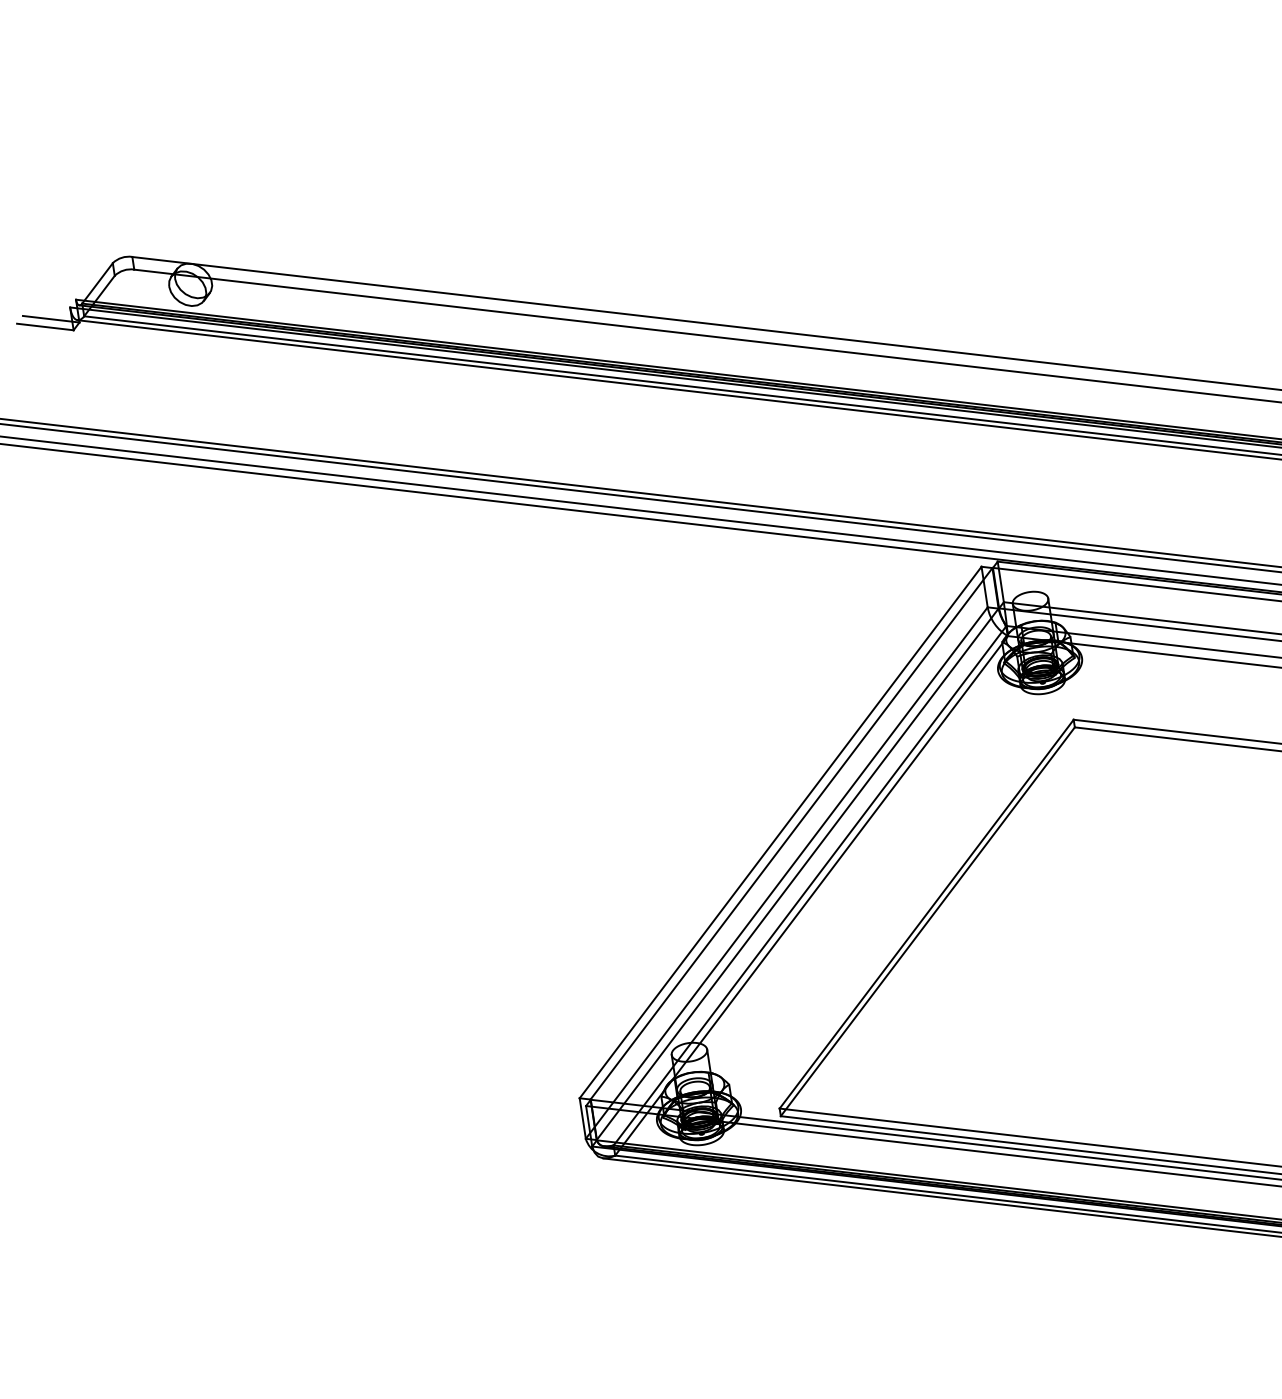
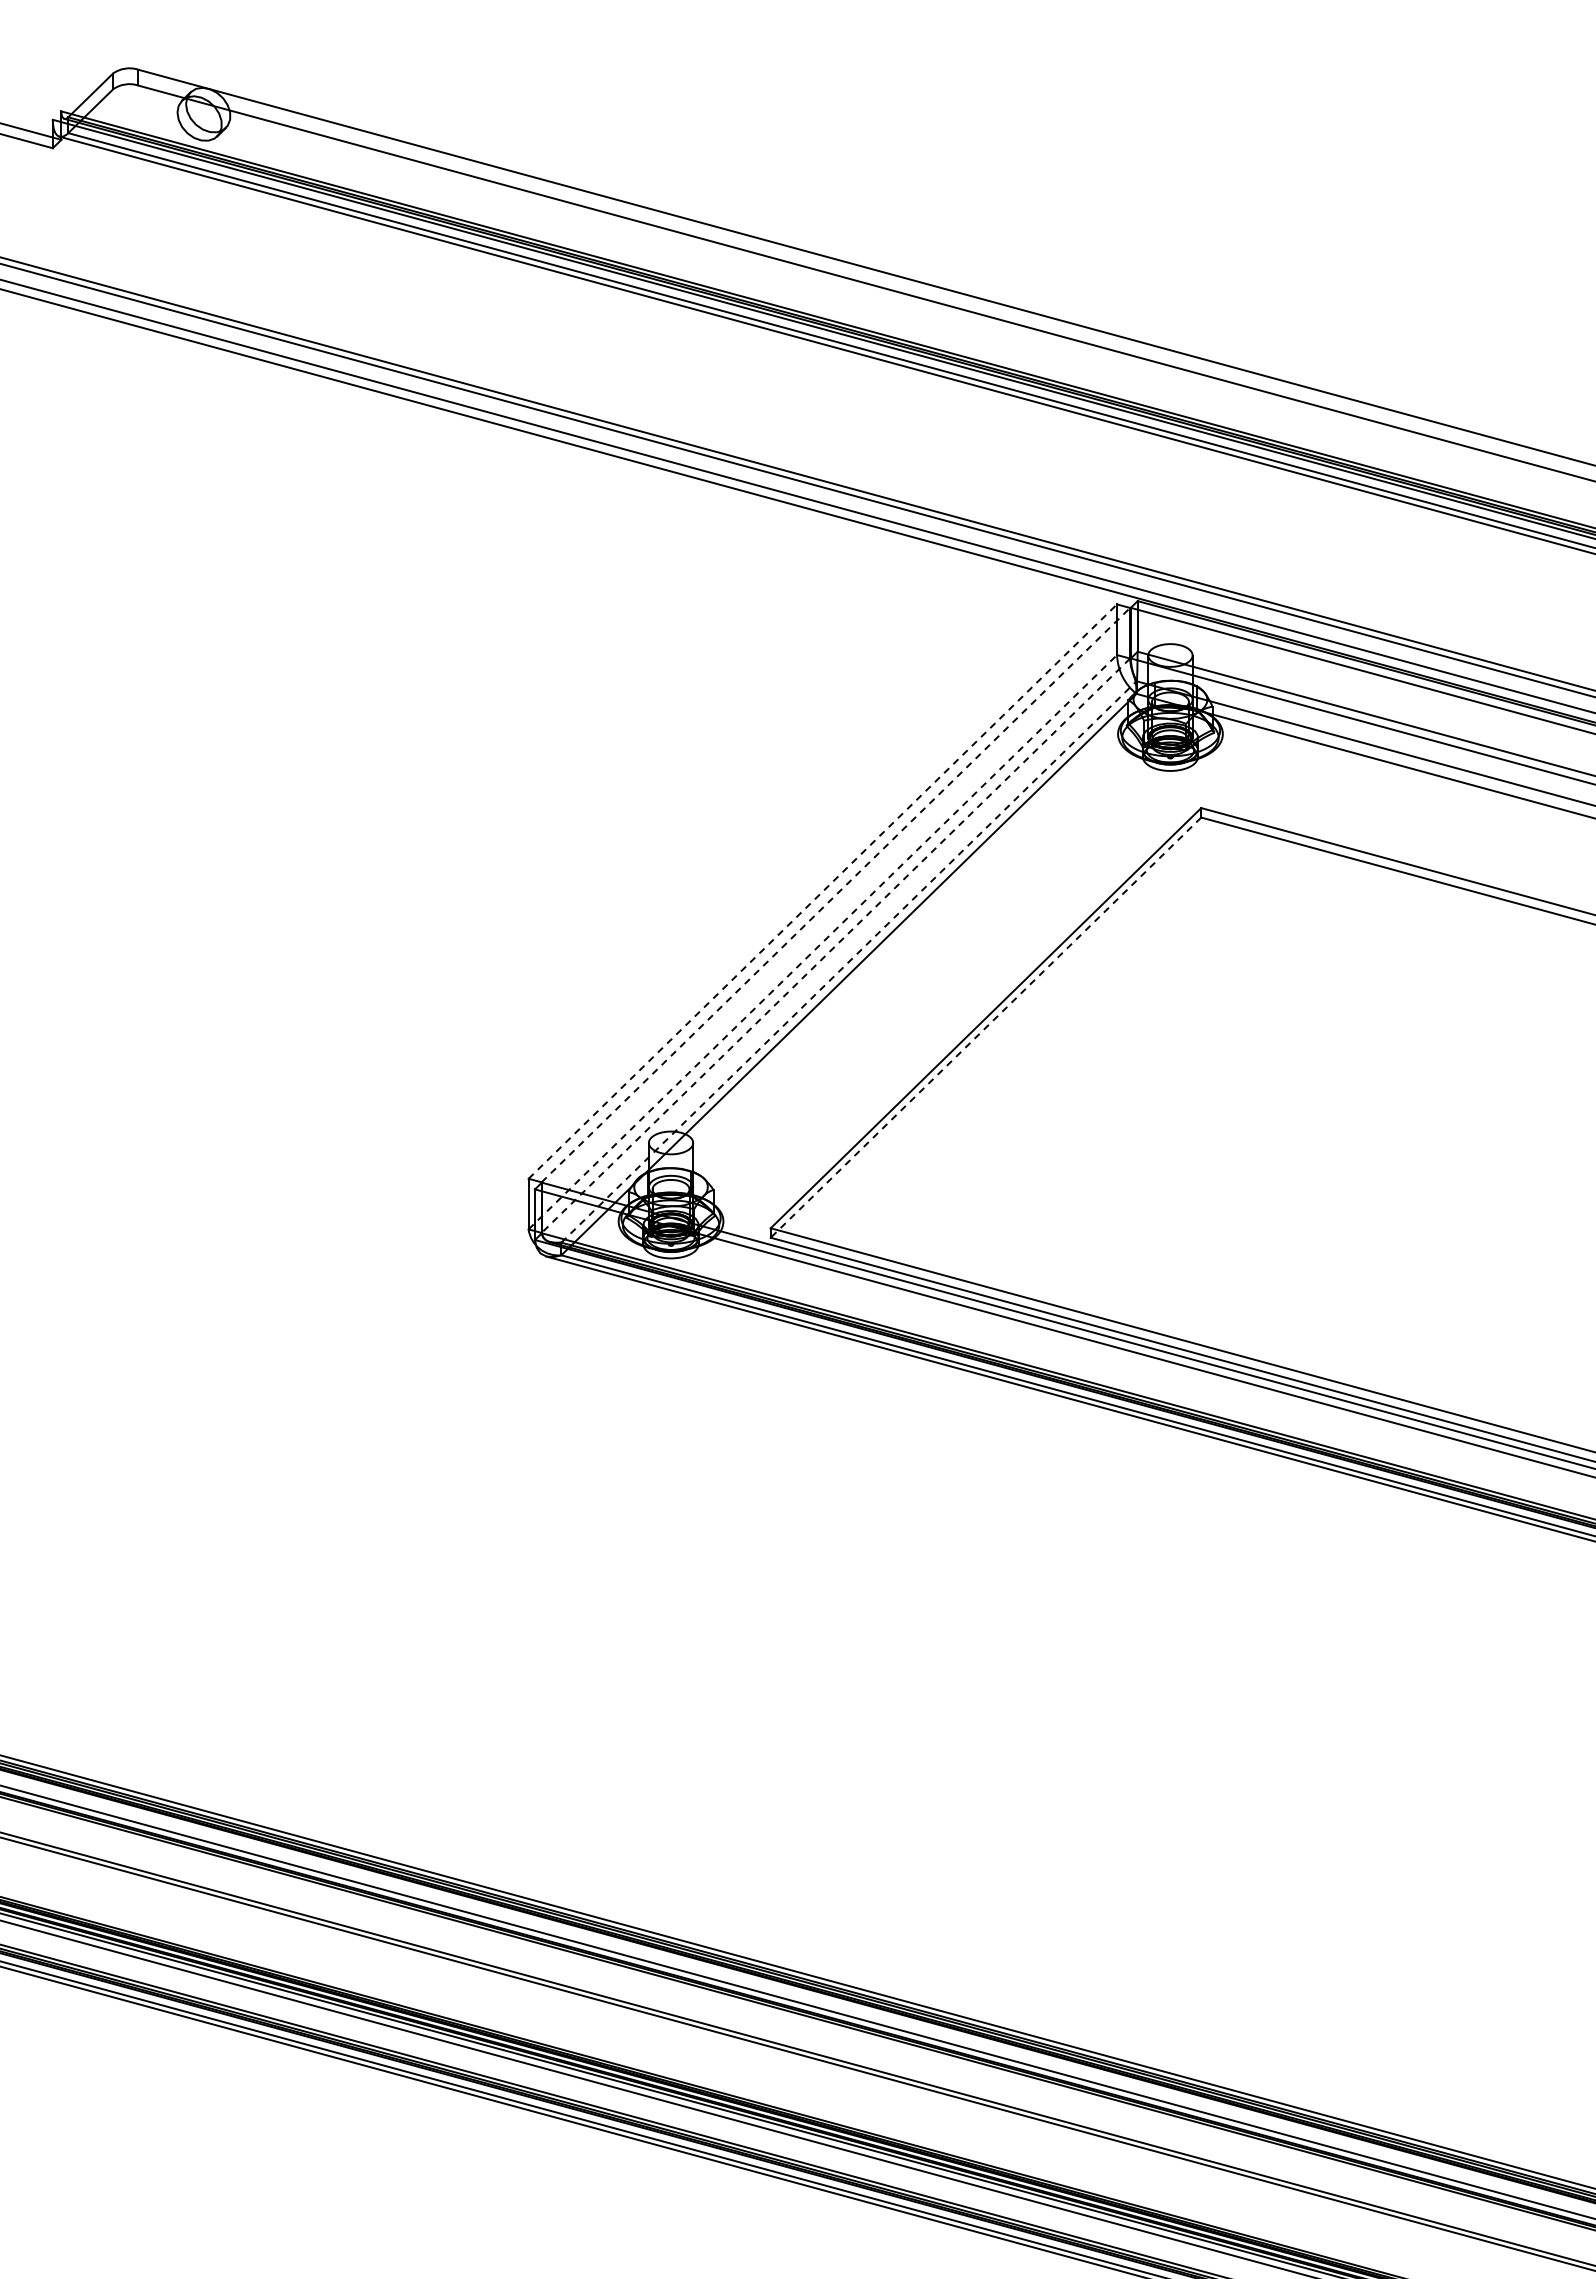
line: (781, 832) -> (823, 891), solid -> dashed
line: (791, 833) -> (836, 894), solid -> dashed
line: (787, 872) -> (823, 941), solid -> dashed
line: (797, 874) -> (835, 946), solid -> dashed
line: (809, 885) -> (848, 961), solid -> dashed
line: (928, 921) -> (986, 1027), solid -> dashed

